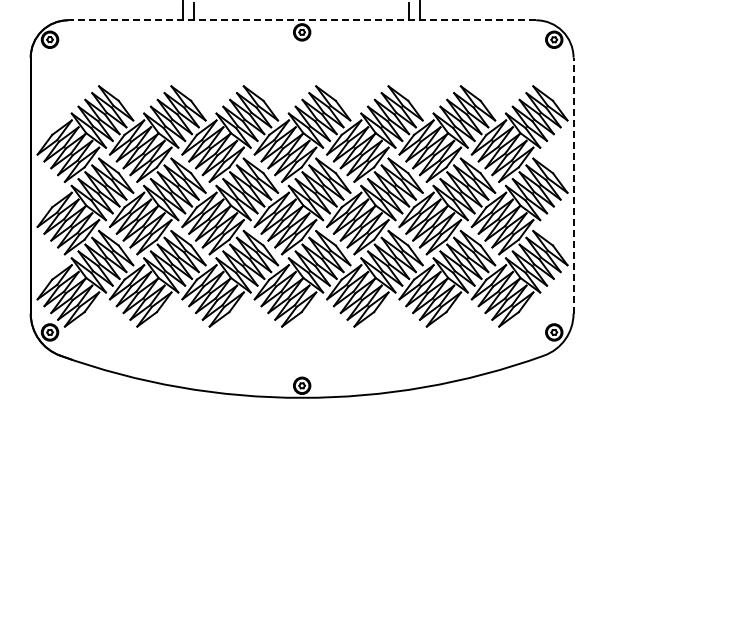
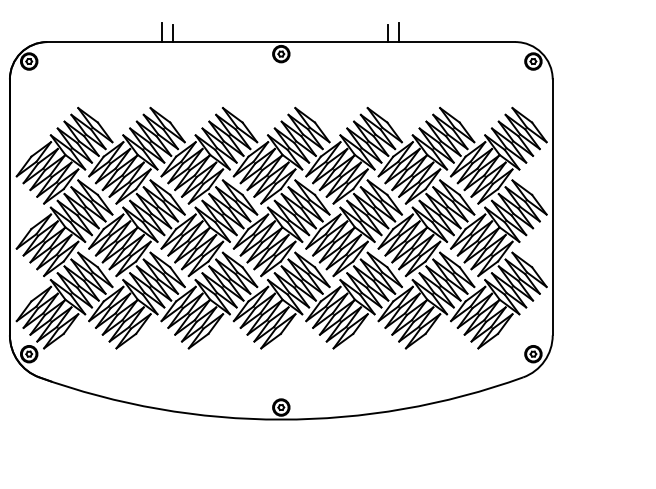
line: (301, 20) -> (280, 42), dashed -> solid
line: (573, 185) -> (552, 207), dashed -> solid

